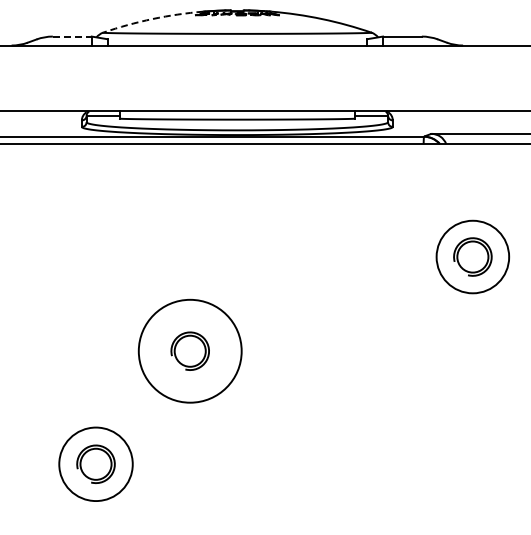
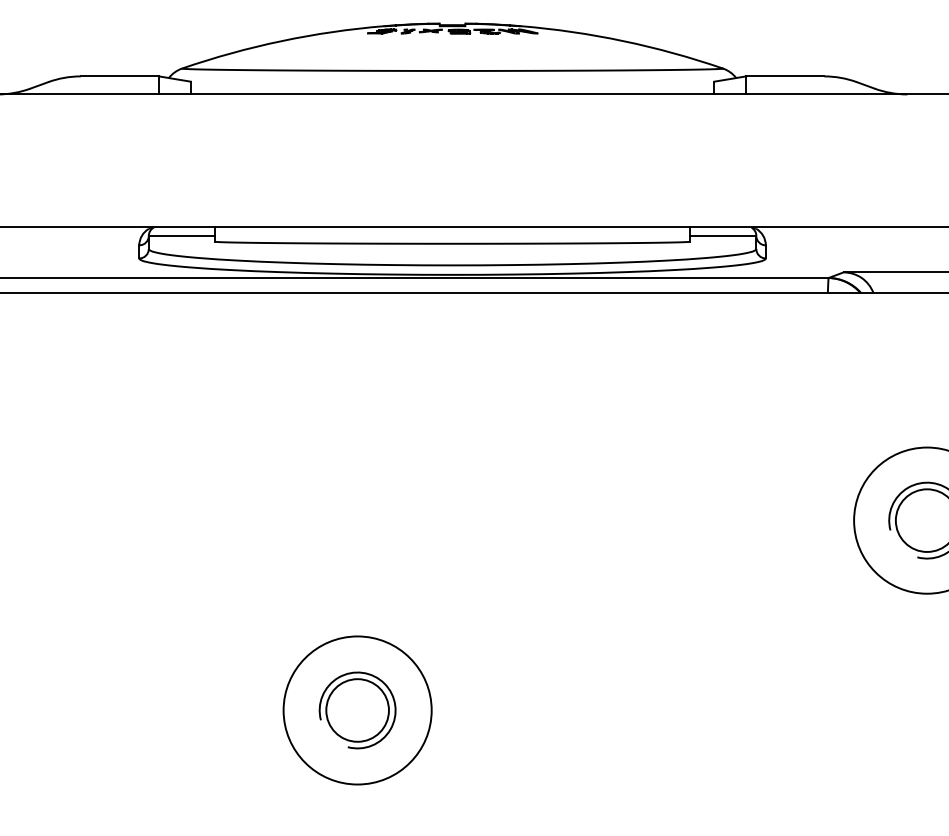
arc: (152, 19) -> (281, 41), dashed -> solid
line: (72, 36) -> (120, 76), dashed -> solid
circle: (189, 351) -> (356, 710), size x0.71

